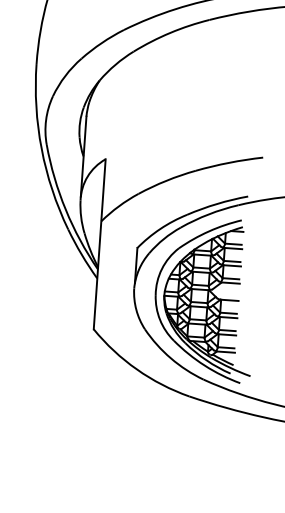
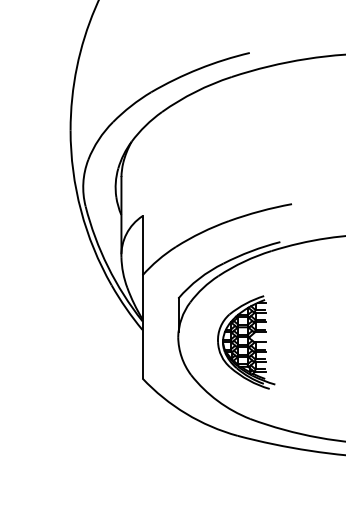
part: (205, 299) -> (246, 342), size x0.6

